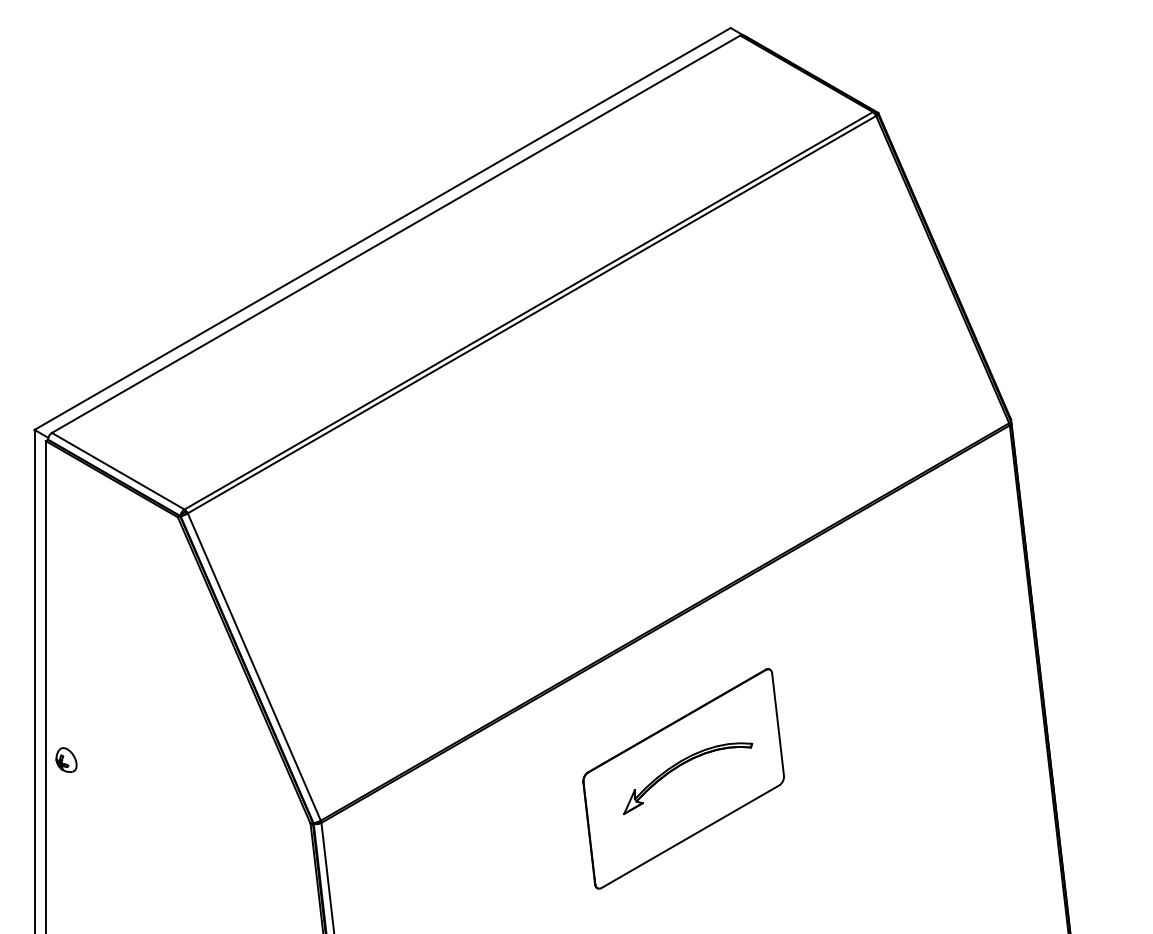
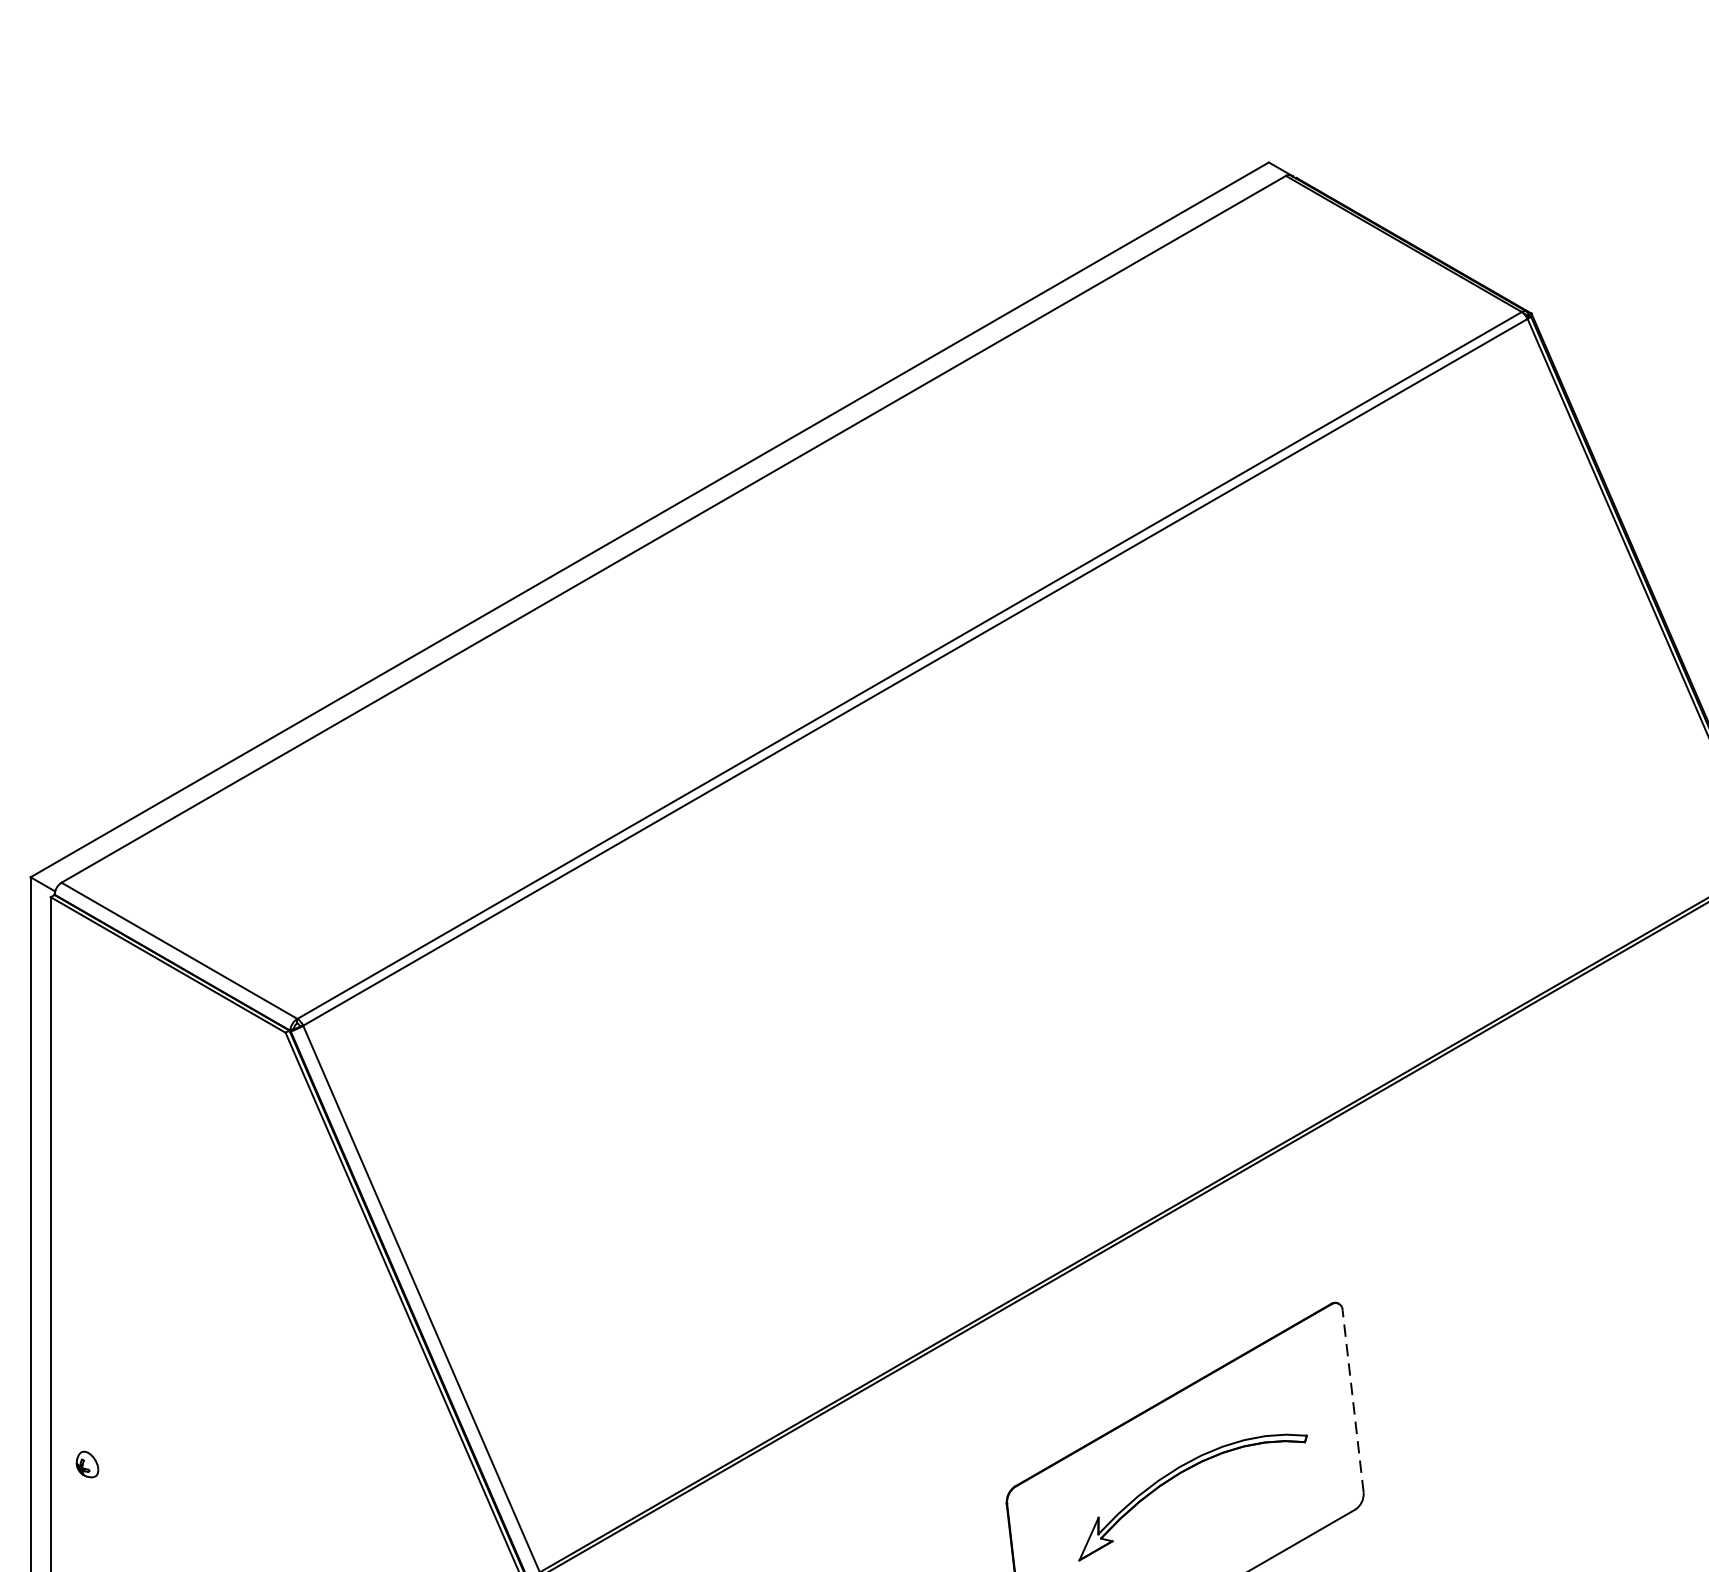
line: (778, 724) -> (1353, 1401), solid -> dashed
part: (66, 759) -> (87, 1463), size x0.6

